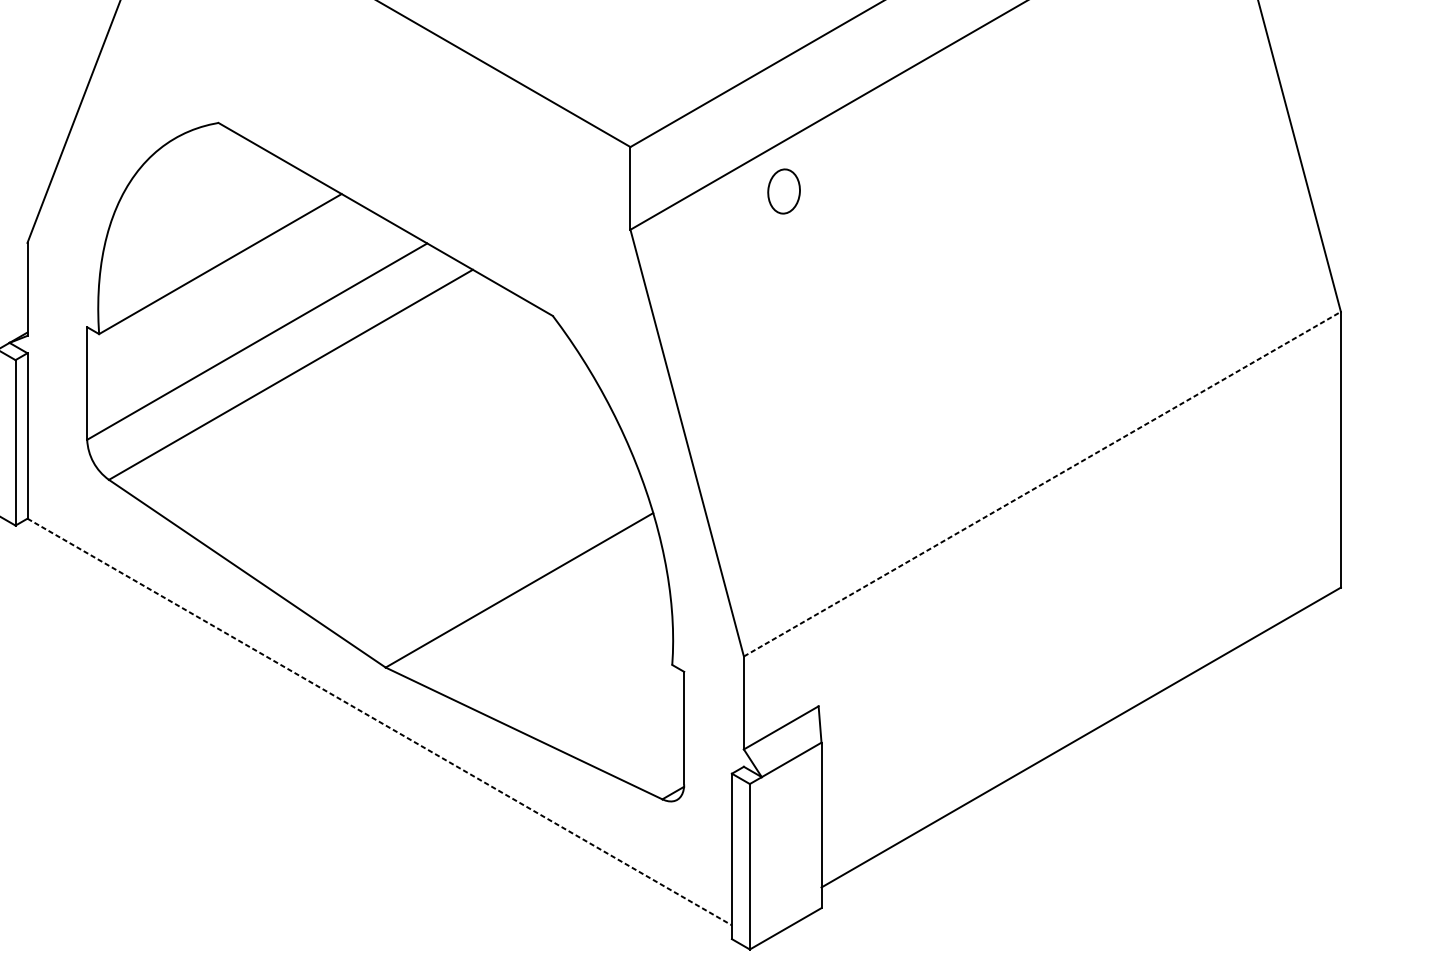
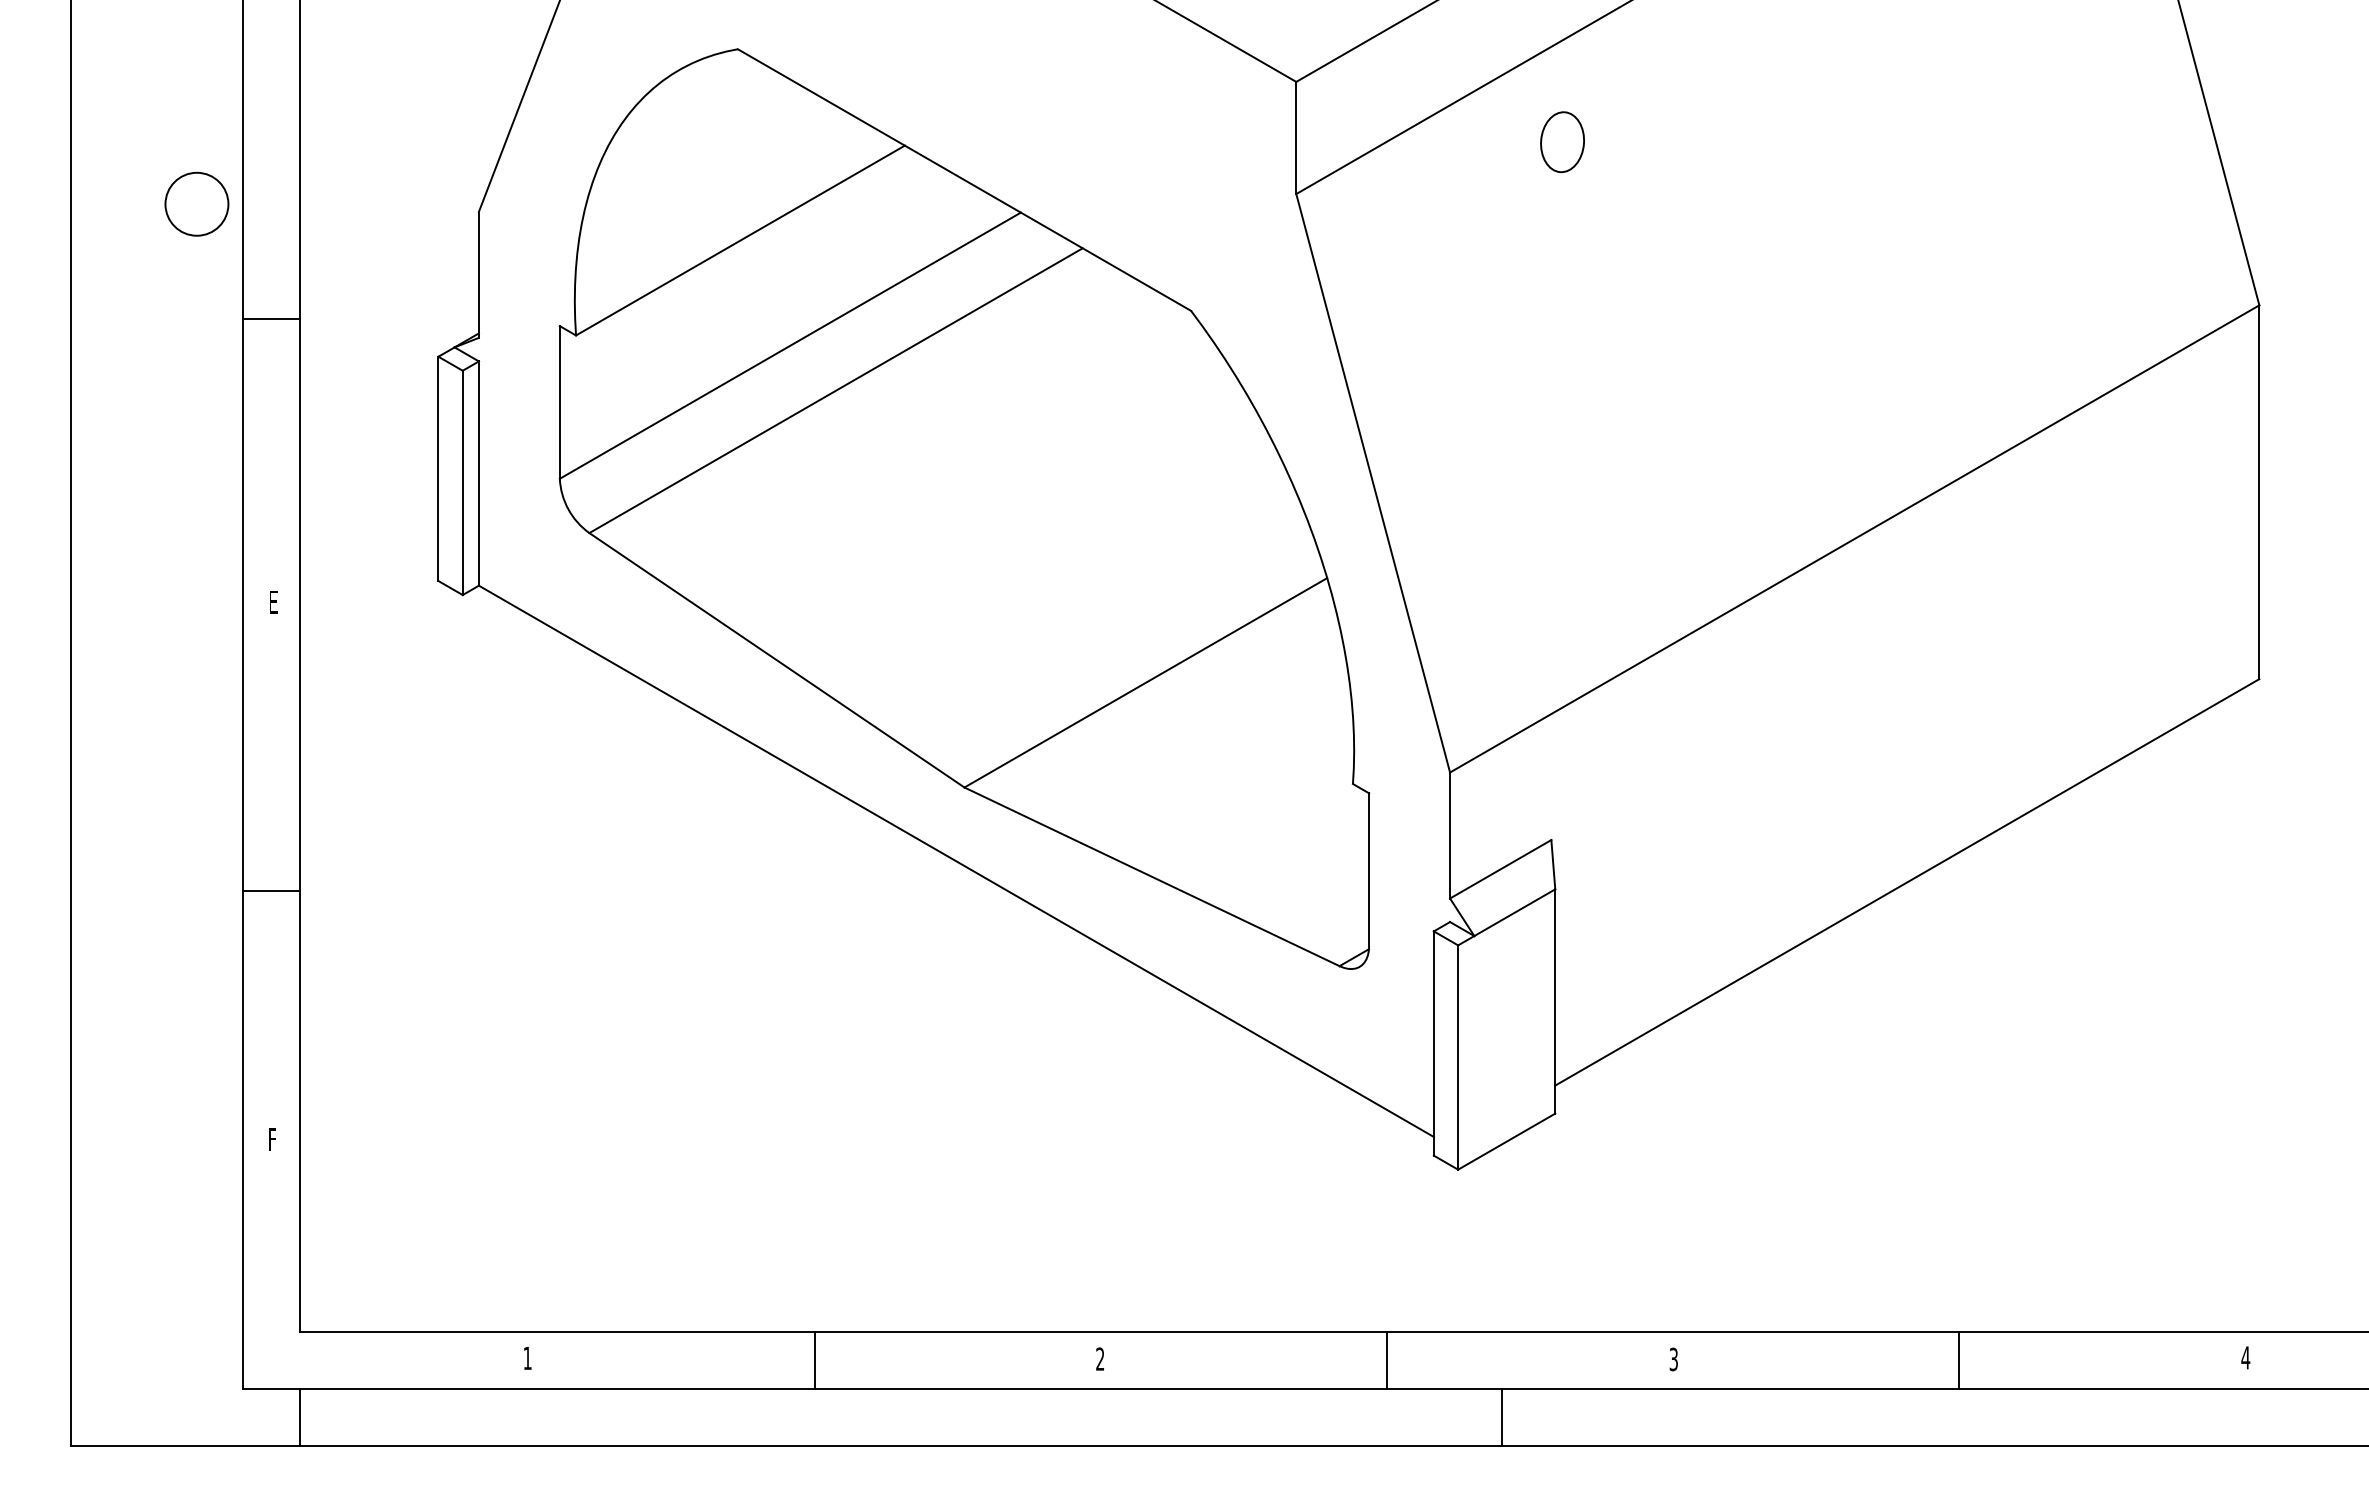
part: (784, 191) -> (1562, 142), moved
line: (1042, 483) -> (1855, 538), dashed -> solid
line: (379, 722) -> (956, 861), dashed -> solid

